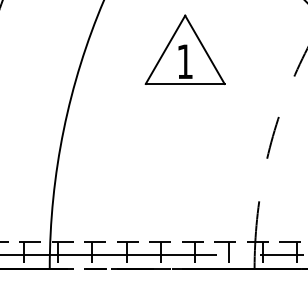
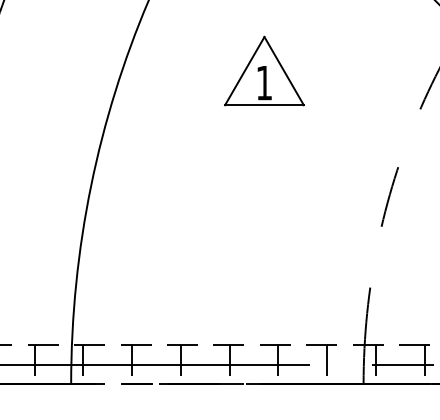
part: (184, 49) -> (263, 70), size x0.7

